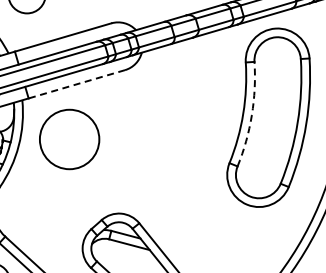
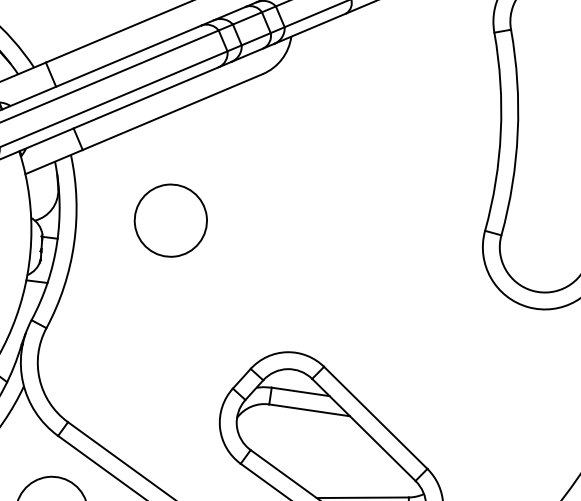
line: (76, 84) -> (172, 112), dashed -> solid
arc: (251, 115) -> (517, 133), dashed -> solid
circle: (69, 139) -> (170, 220), size x0.62

